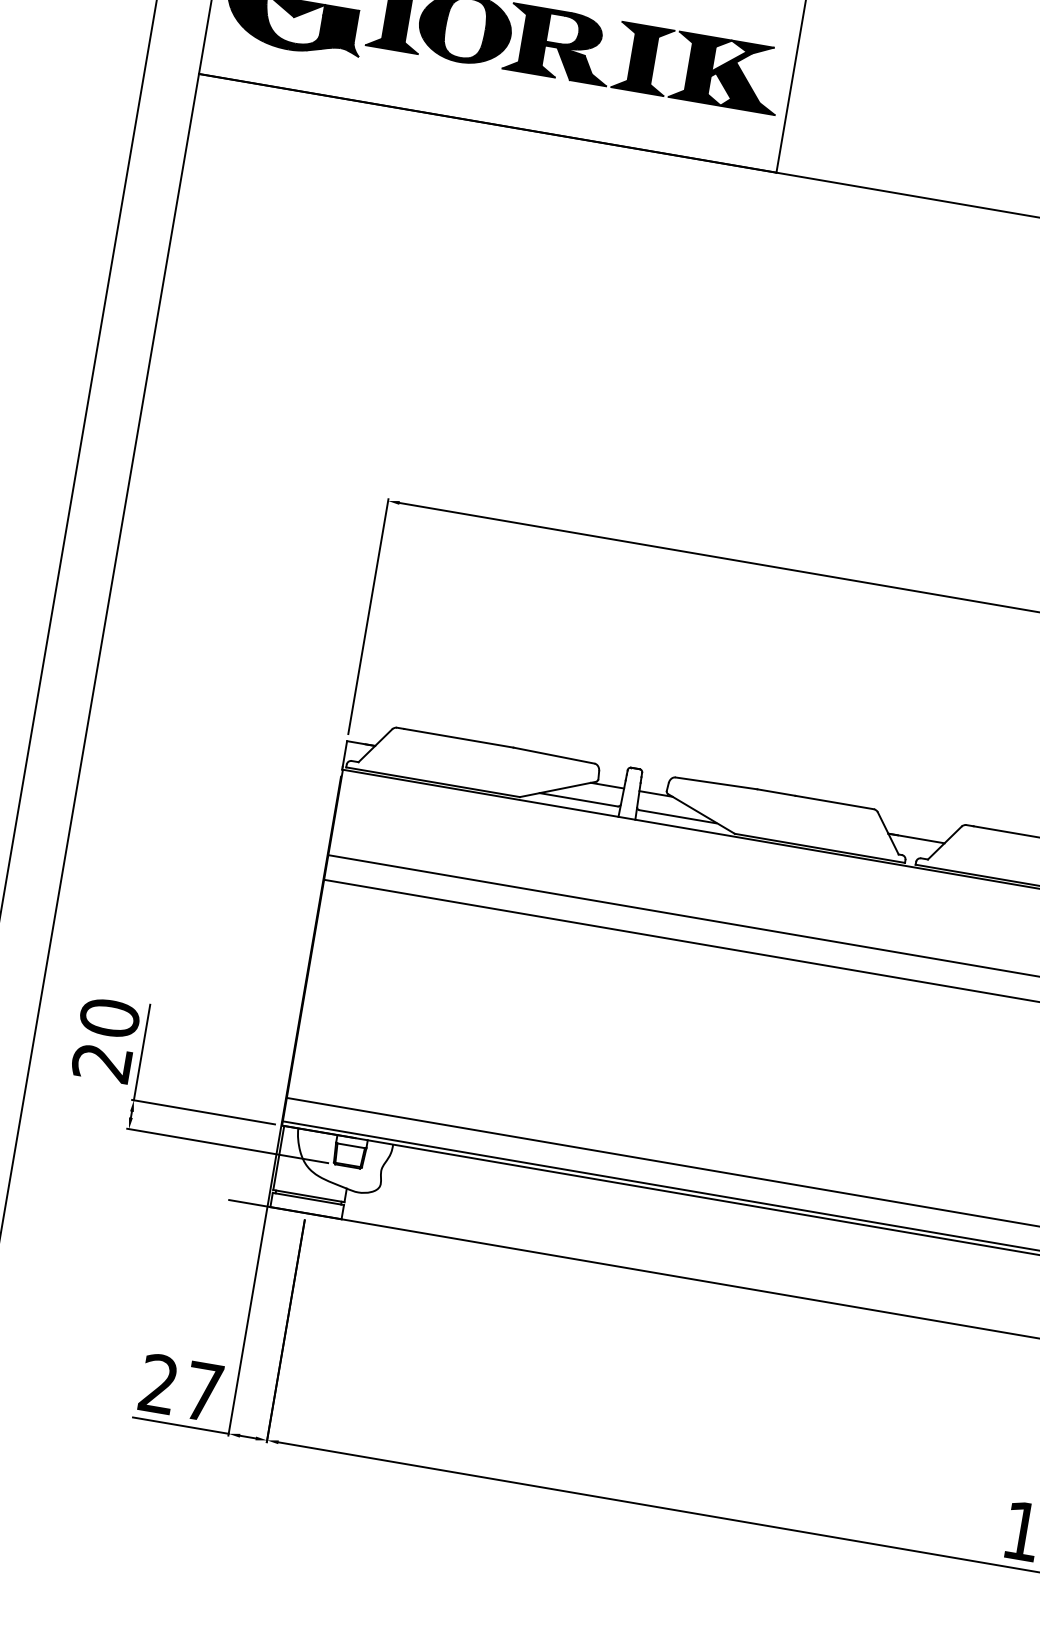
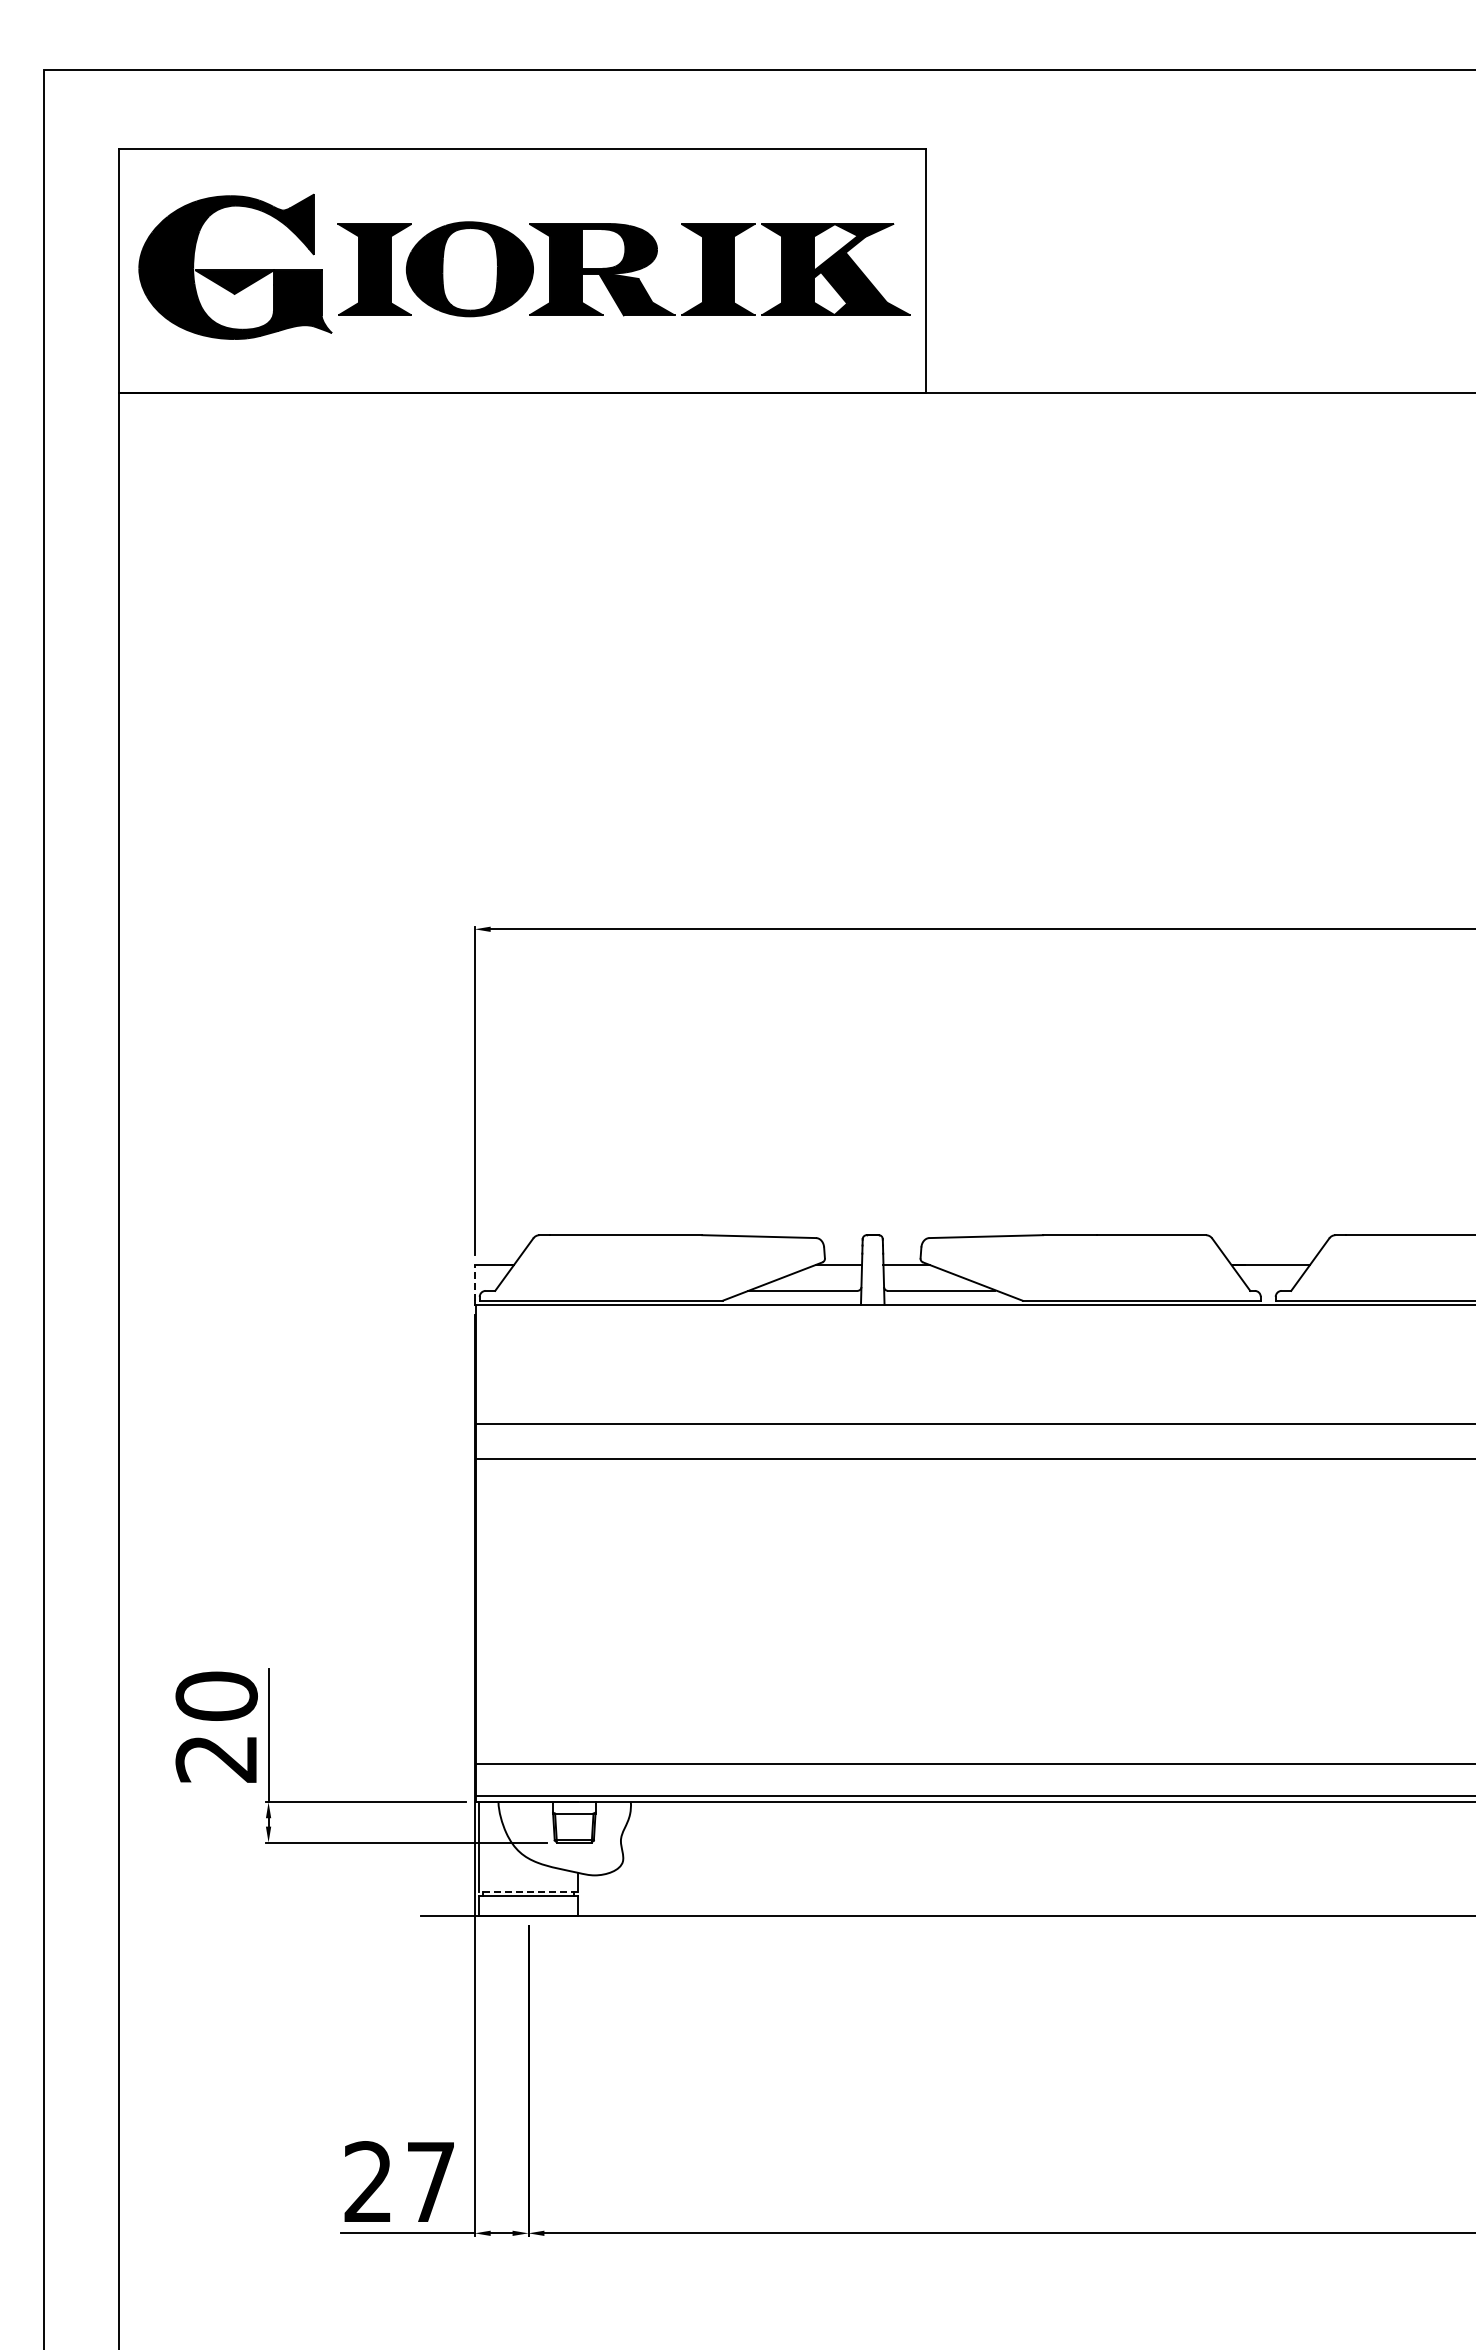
line: (344, 753) -> (474, 1282), solid -> dashed
line: (308, 1195) -> (528, 1891), solid -> dashed

